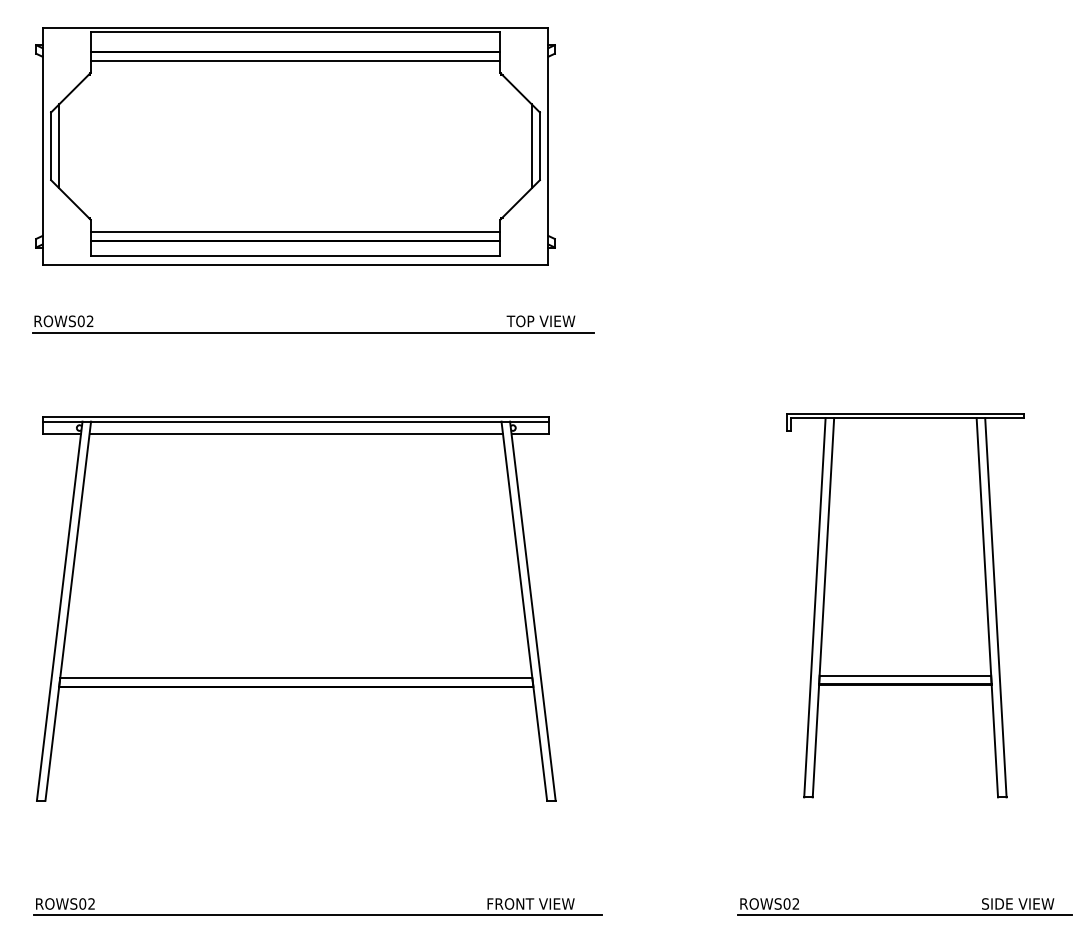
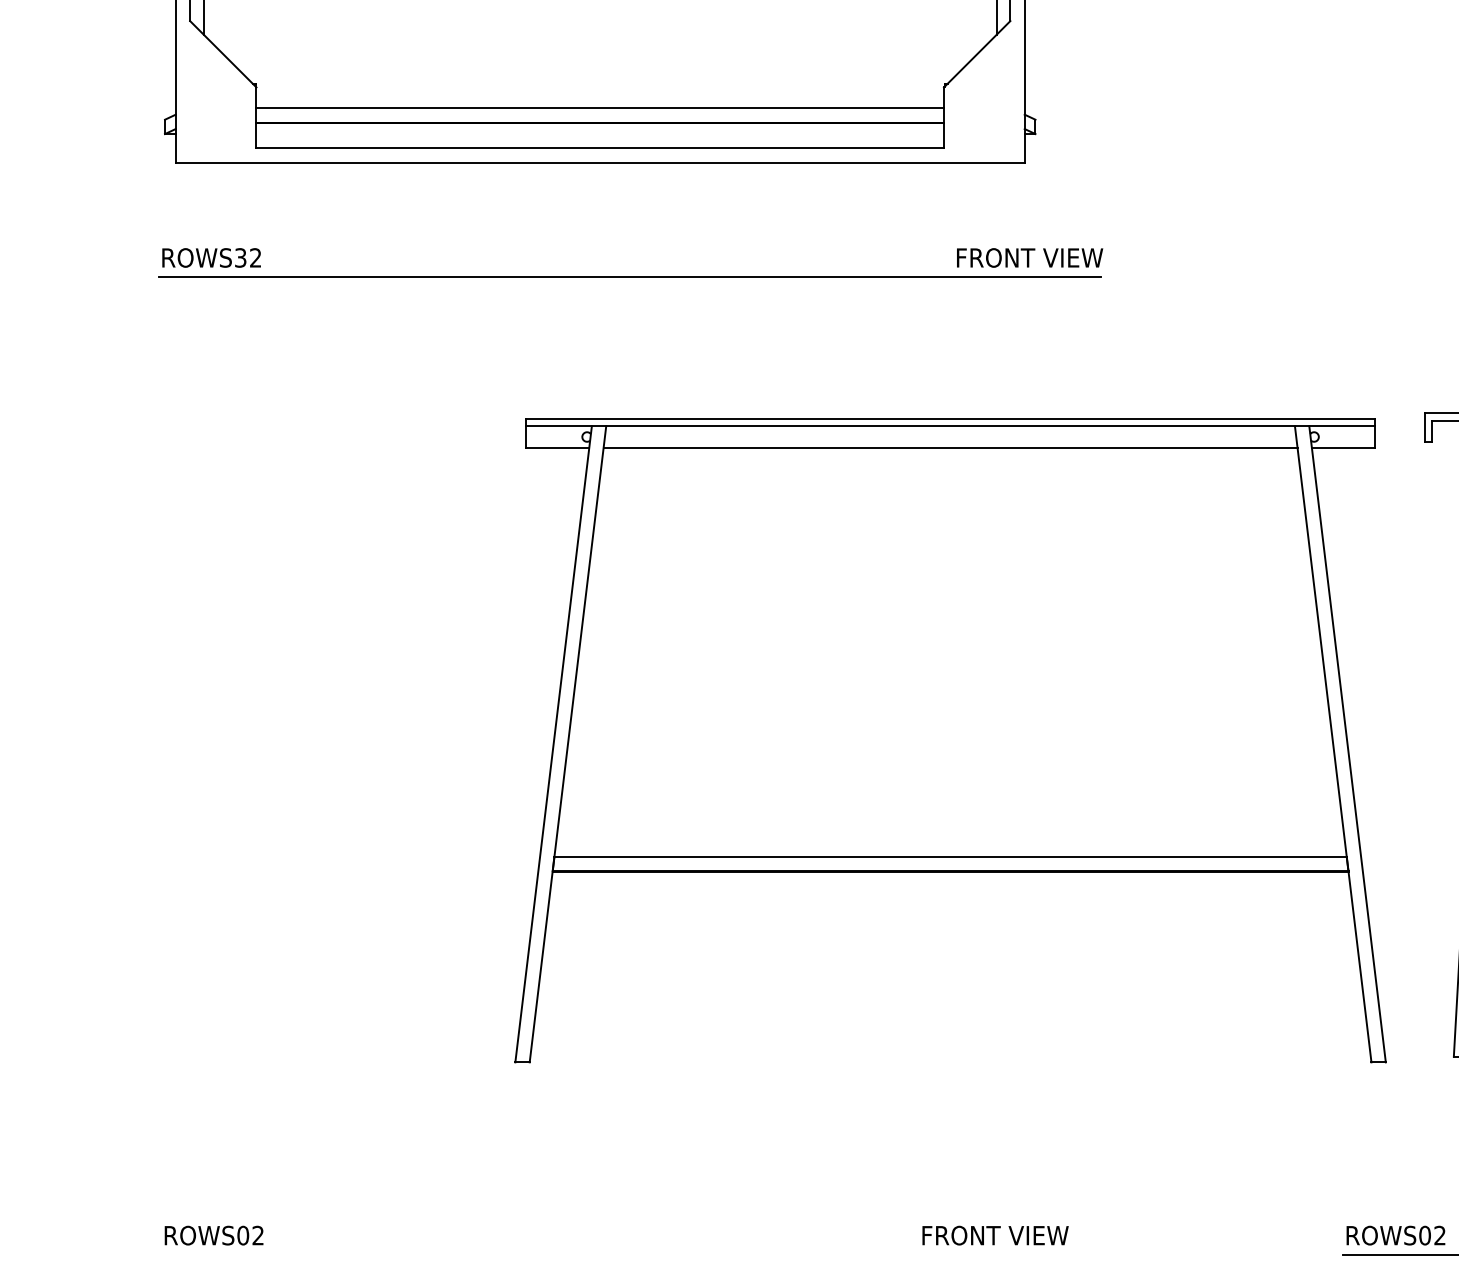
text: (80, 321) -> (239, 258), ROWS02 -> ROWS32
text: (550, 321) -> (1028, 258), TOP VIEW -> FRONT VIEW
part: (296, 608) -> (950, 739), moved
line: (317, 915) -> (637, 1254), removed

